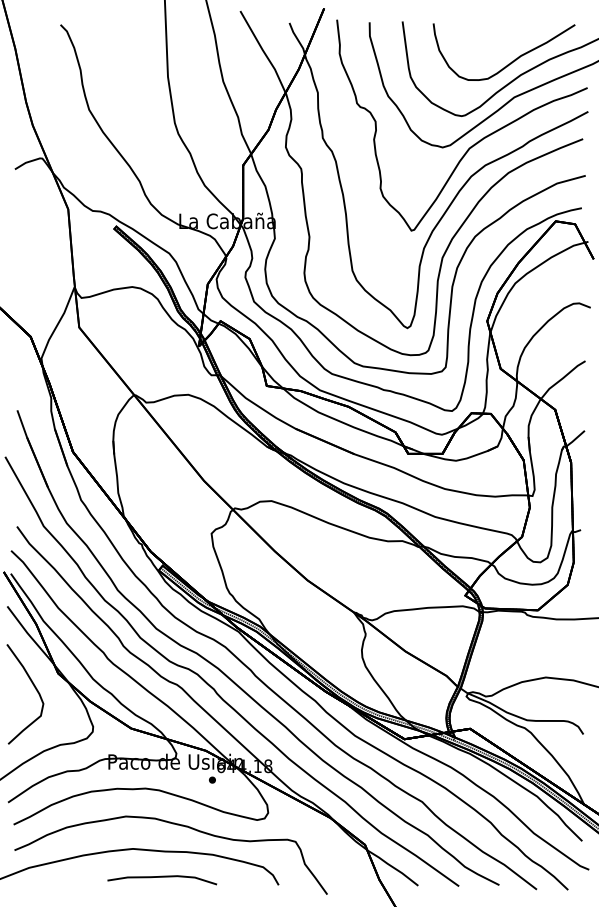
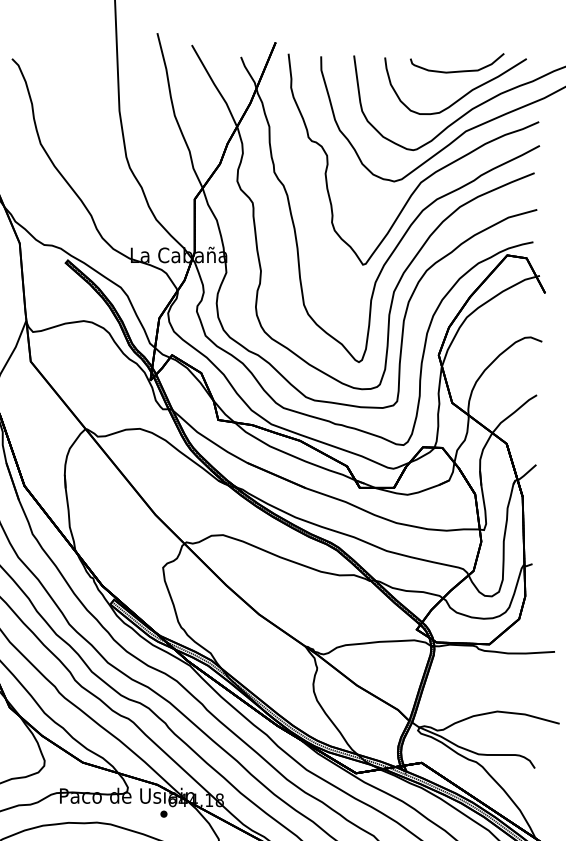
part: (505, 36) -> (457, 70), added

